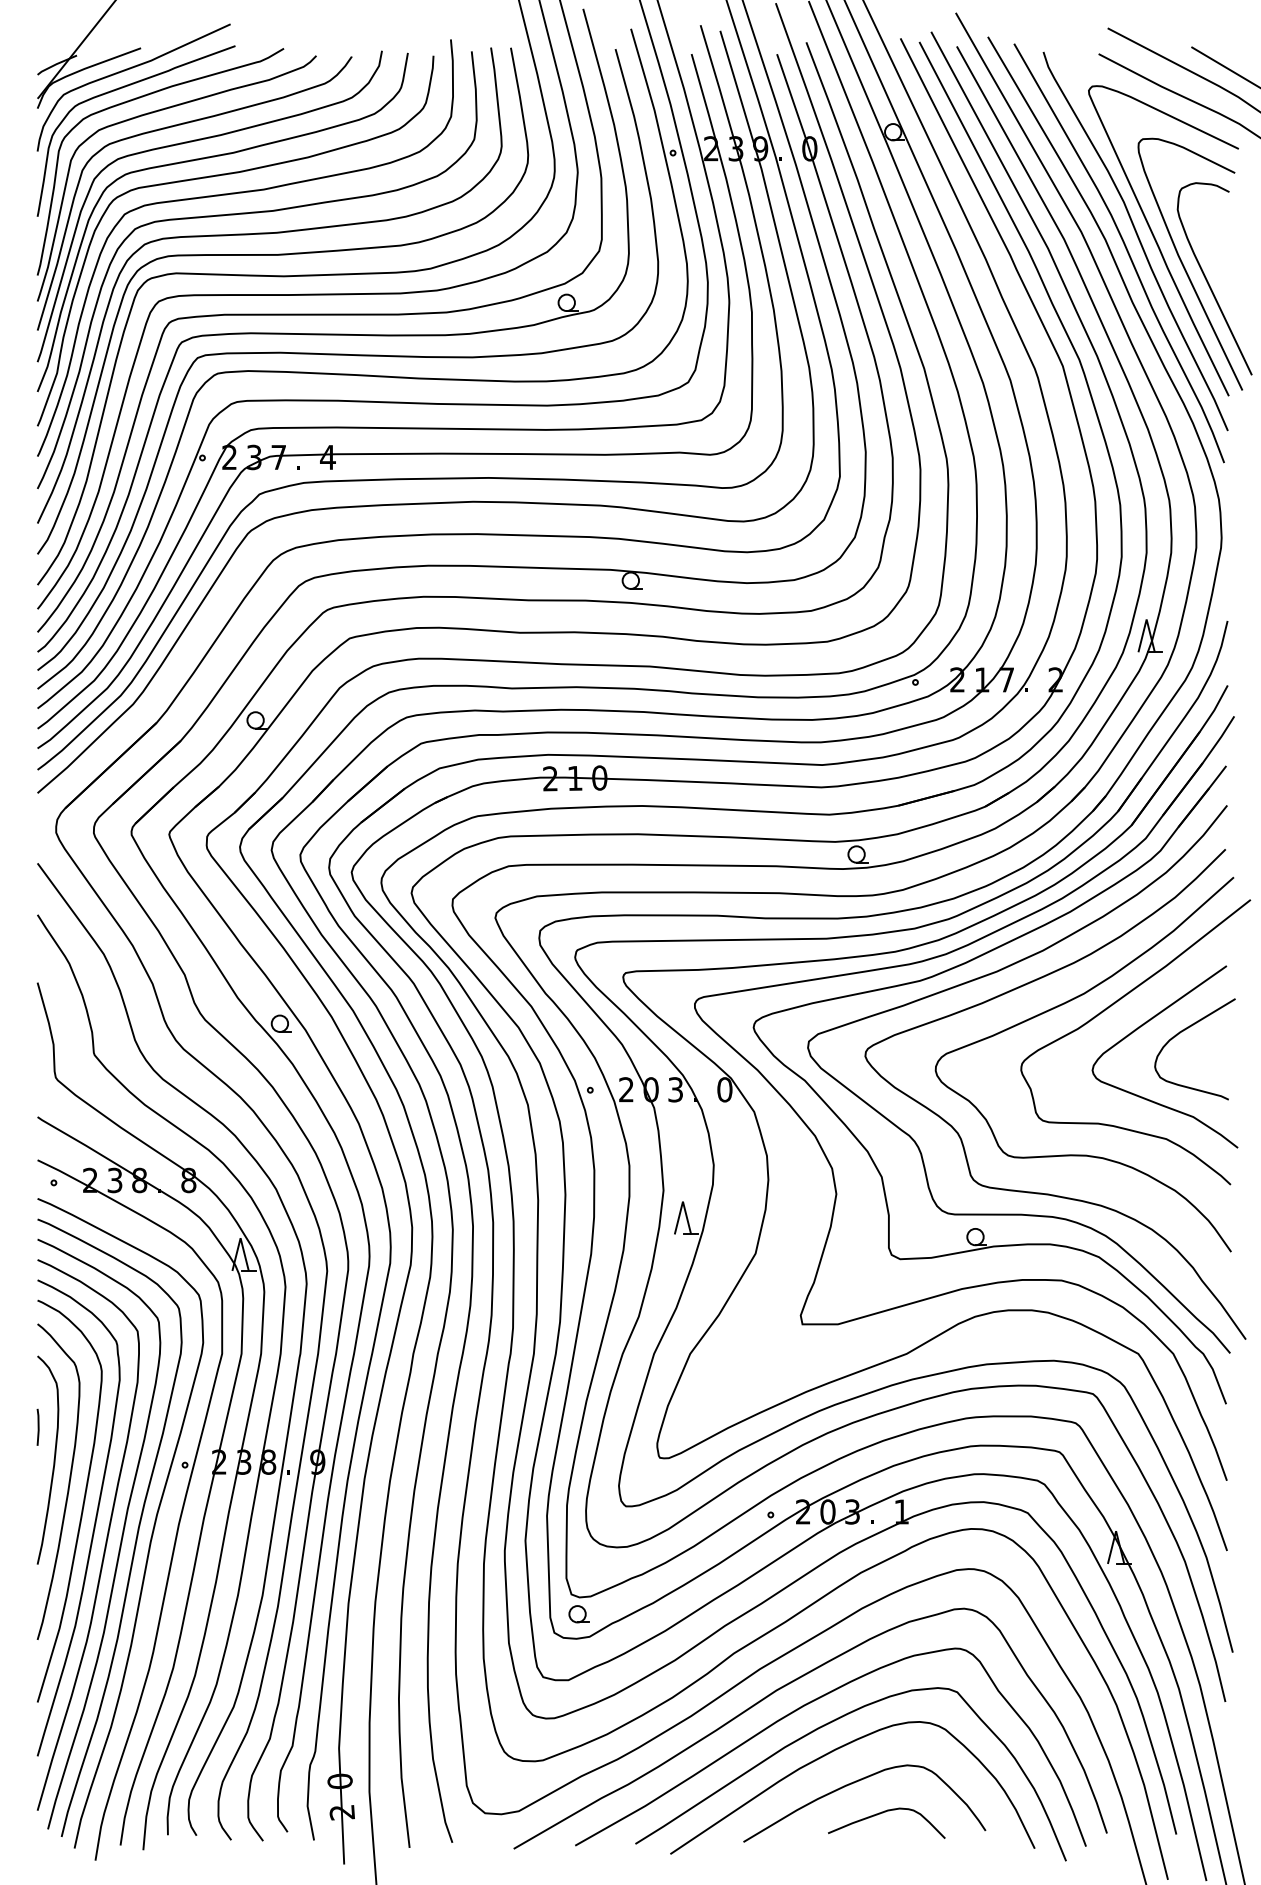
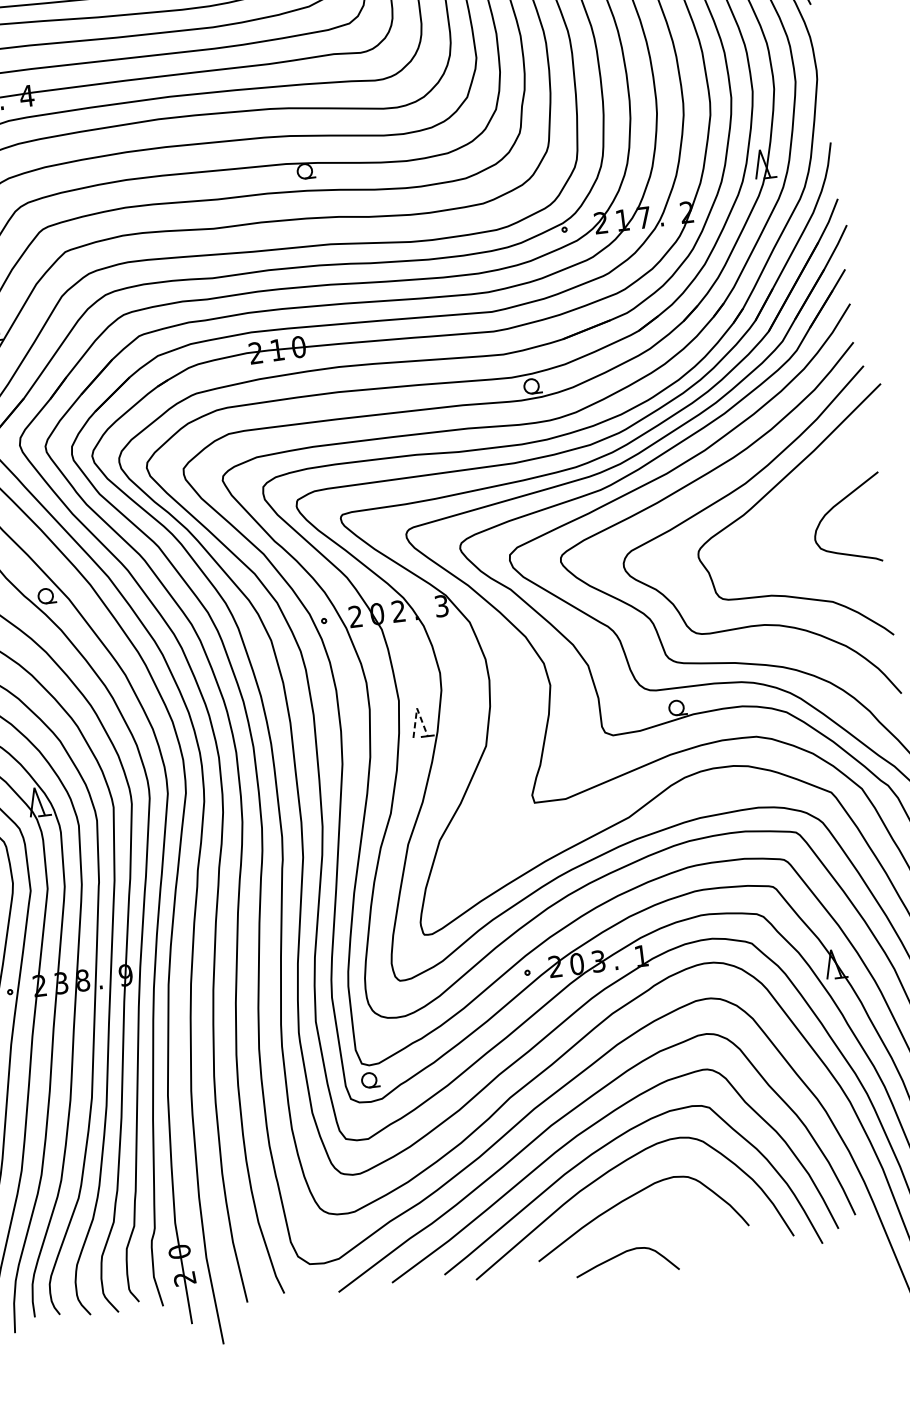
curve: (1142, 1026) -> (799, 506), removed
text: (675, 1089) -> (398, 611), 3 -> 2
text: (724, 1089) -> (441, 605), 0 -> 3
line: (682, 1201) -> (416, 708), solid -> dashed
curve: (883, 1813) -> (622, 1254), moved

